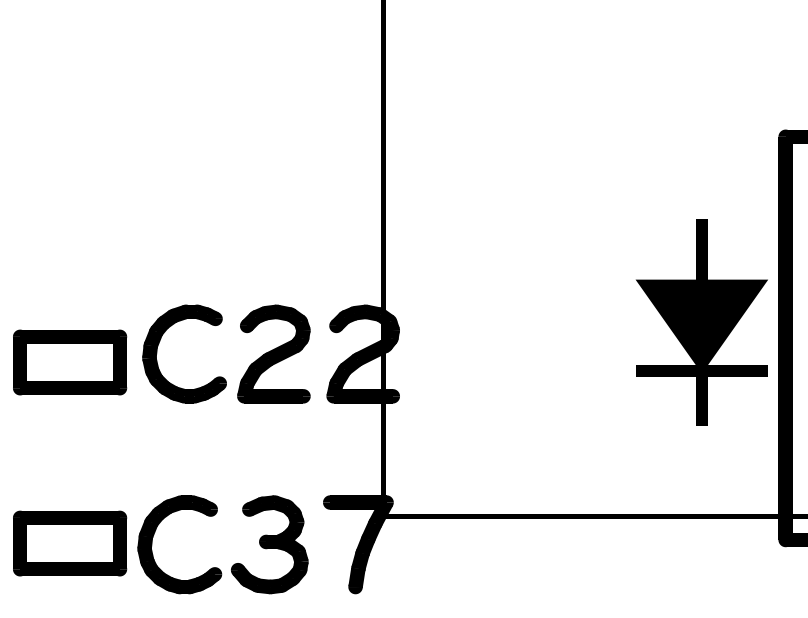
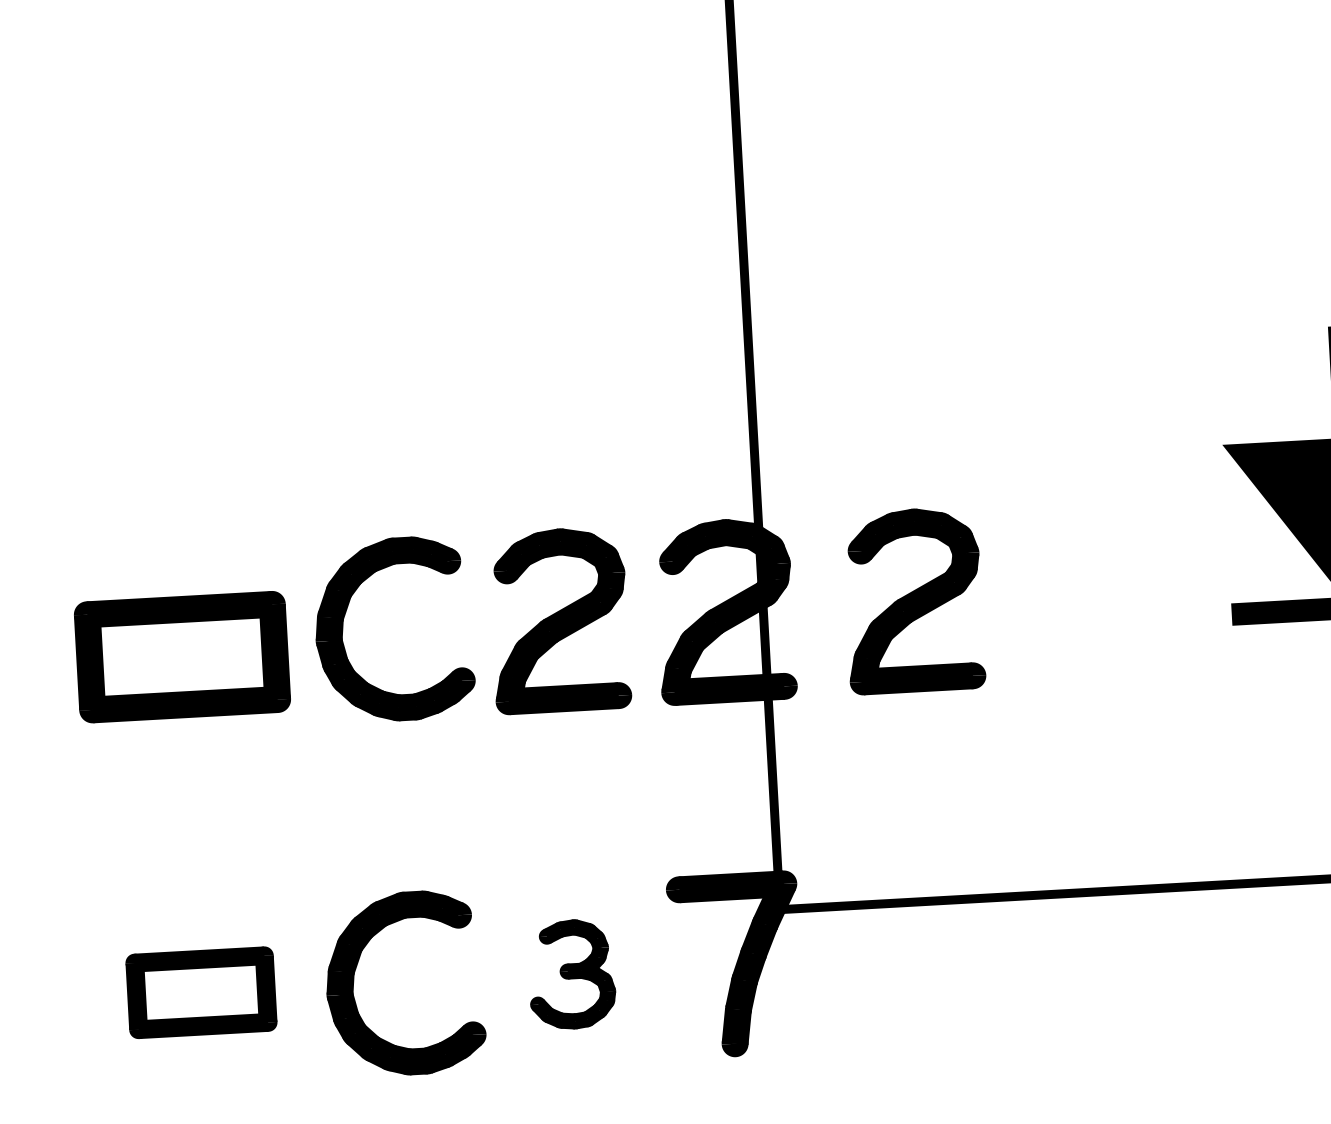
part: (464, 353) -> (912, 599), added
part: (70, 543) -> (202, 992), size x0.7
part: (269, 544) -> (571, 973), size x0.6

